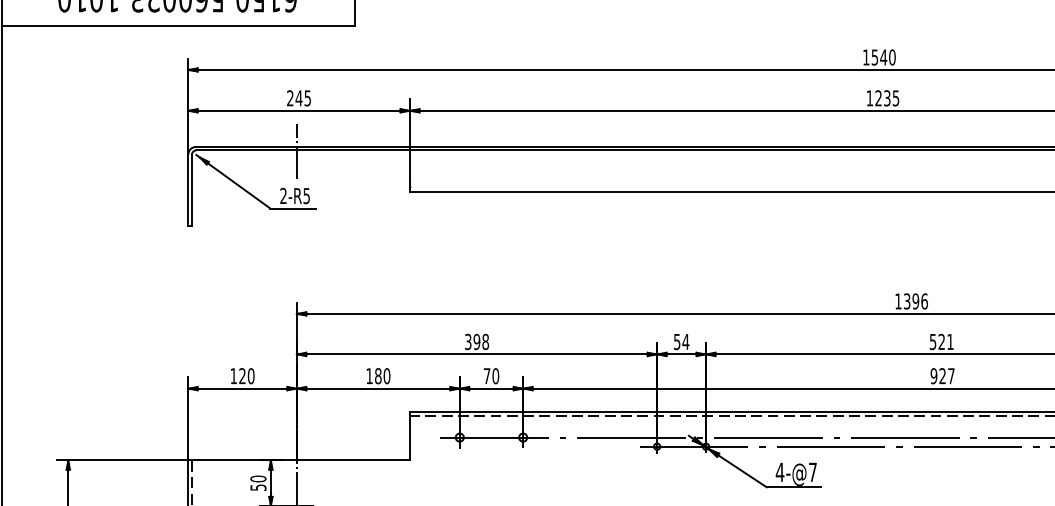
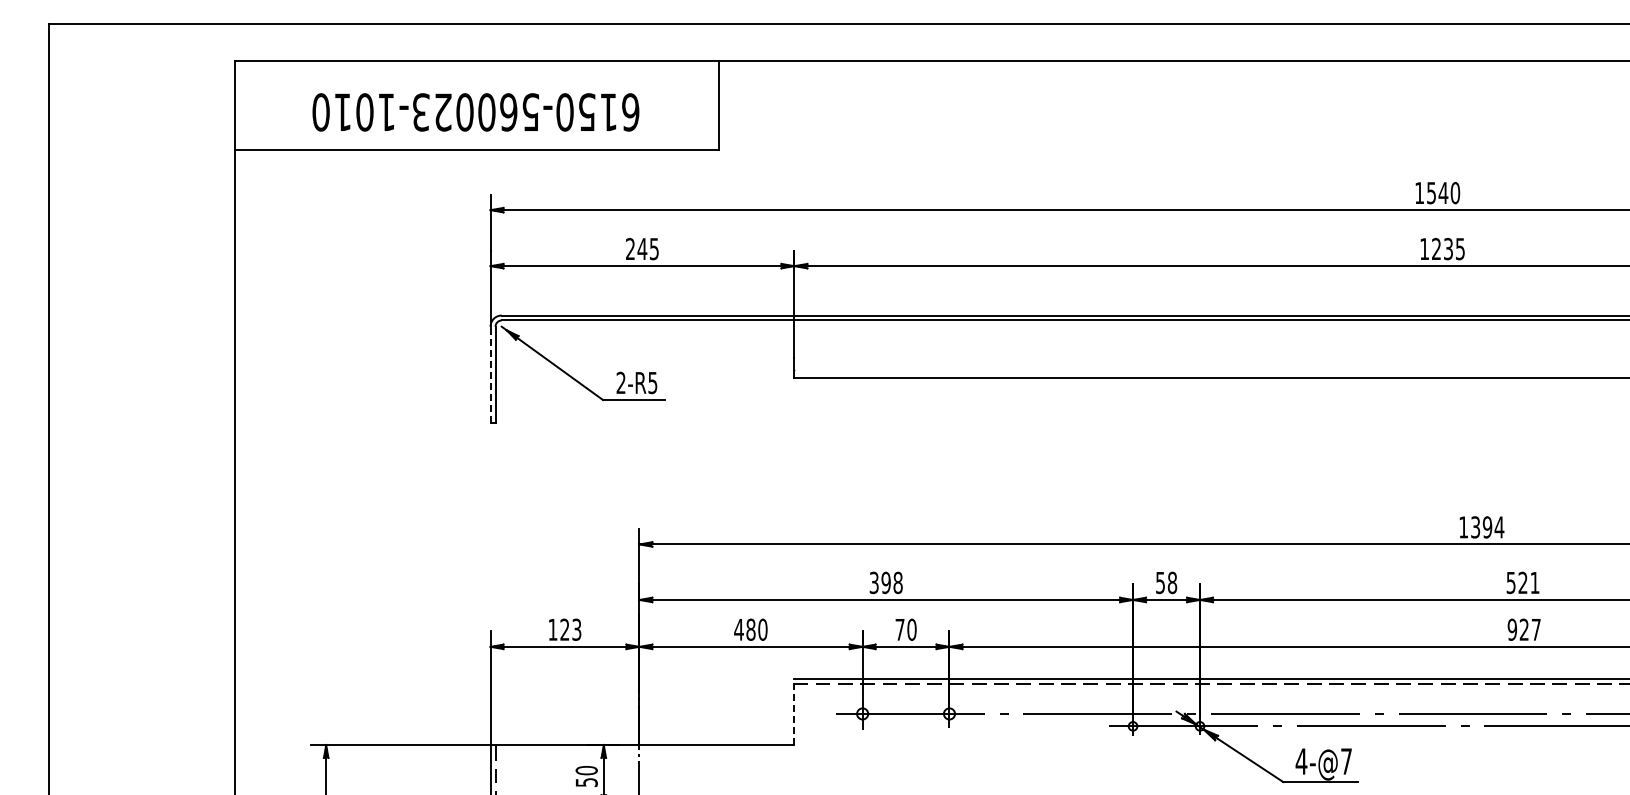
line: (296, 151) -> (639, 321), removed
line: (188, 189) -> (490, 374), solid -> dashed
text: (924, 301) -> (1499, 527), 1396 -> 1394
text: (685, 341) -> (1172, 582), 54 -> 58
text: (250, 375) -> (576, 629), 120 -> 123
text: (369, 375) -> (738, 629), 180 -> 480
line: (410, 436) -> (794, 712), solid -> dashed

